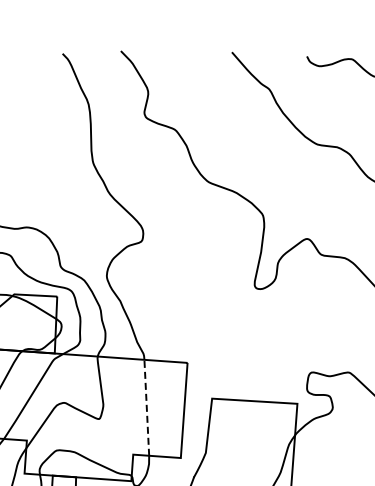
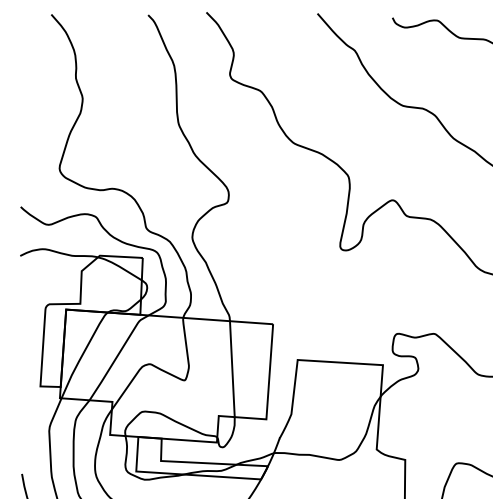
line: (146, 407) -> (232, 368), dashed -> solid

